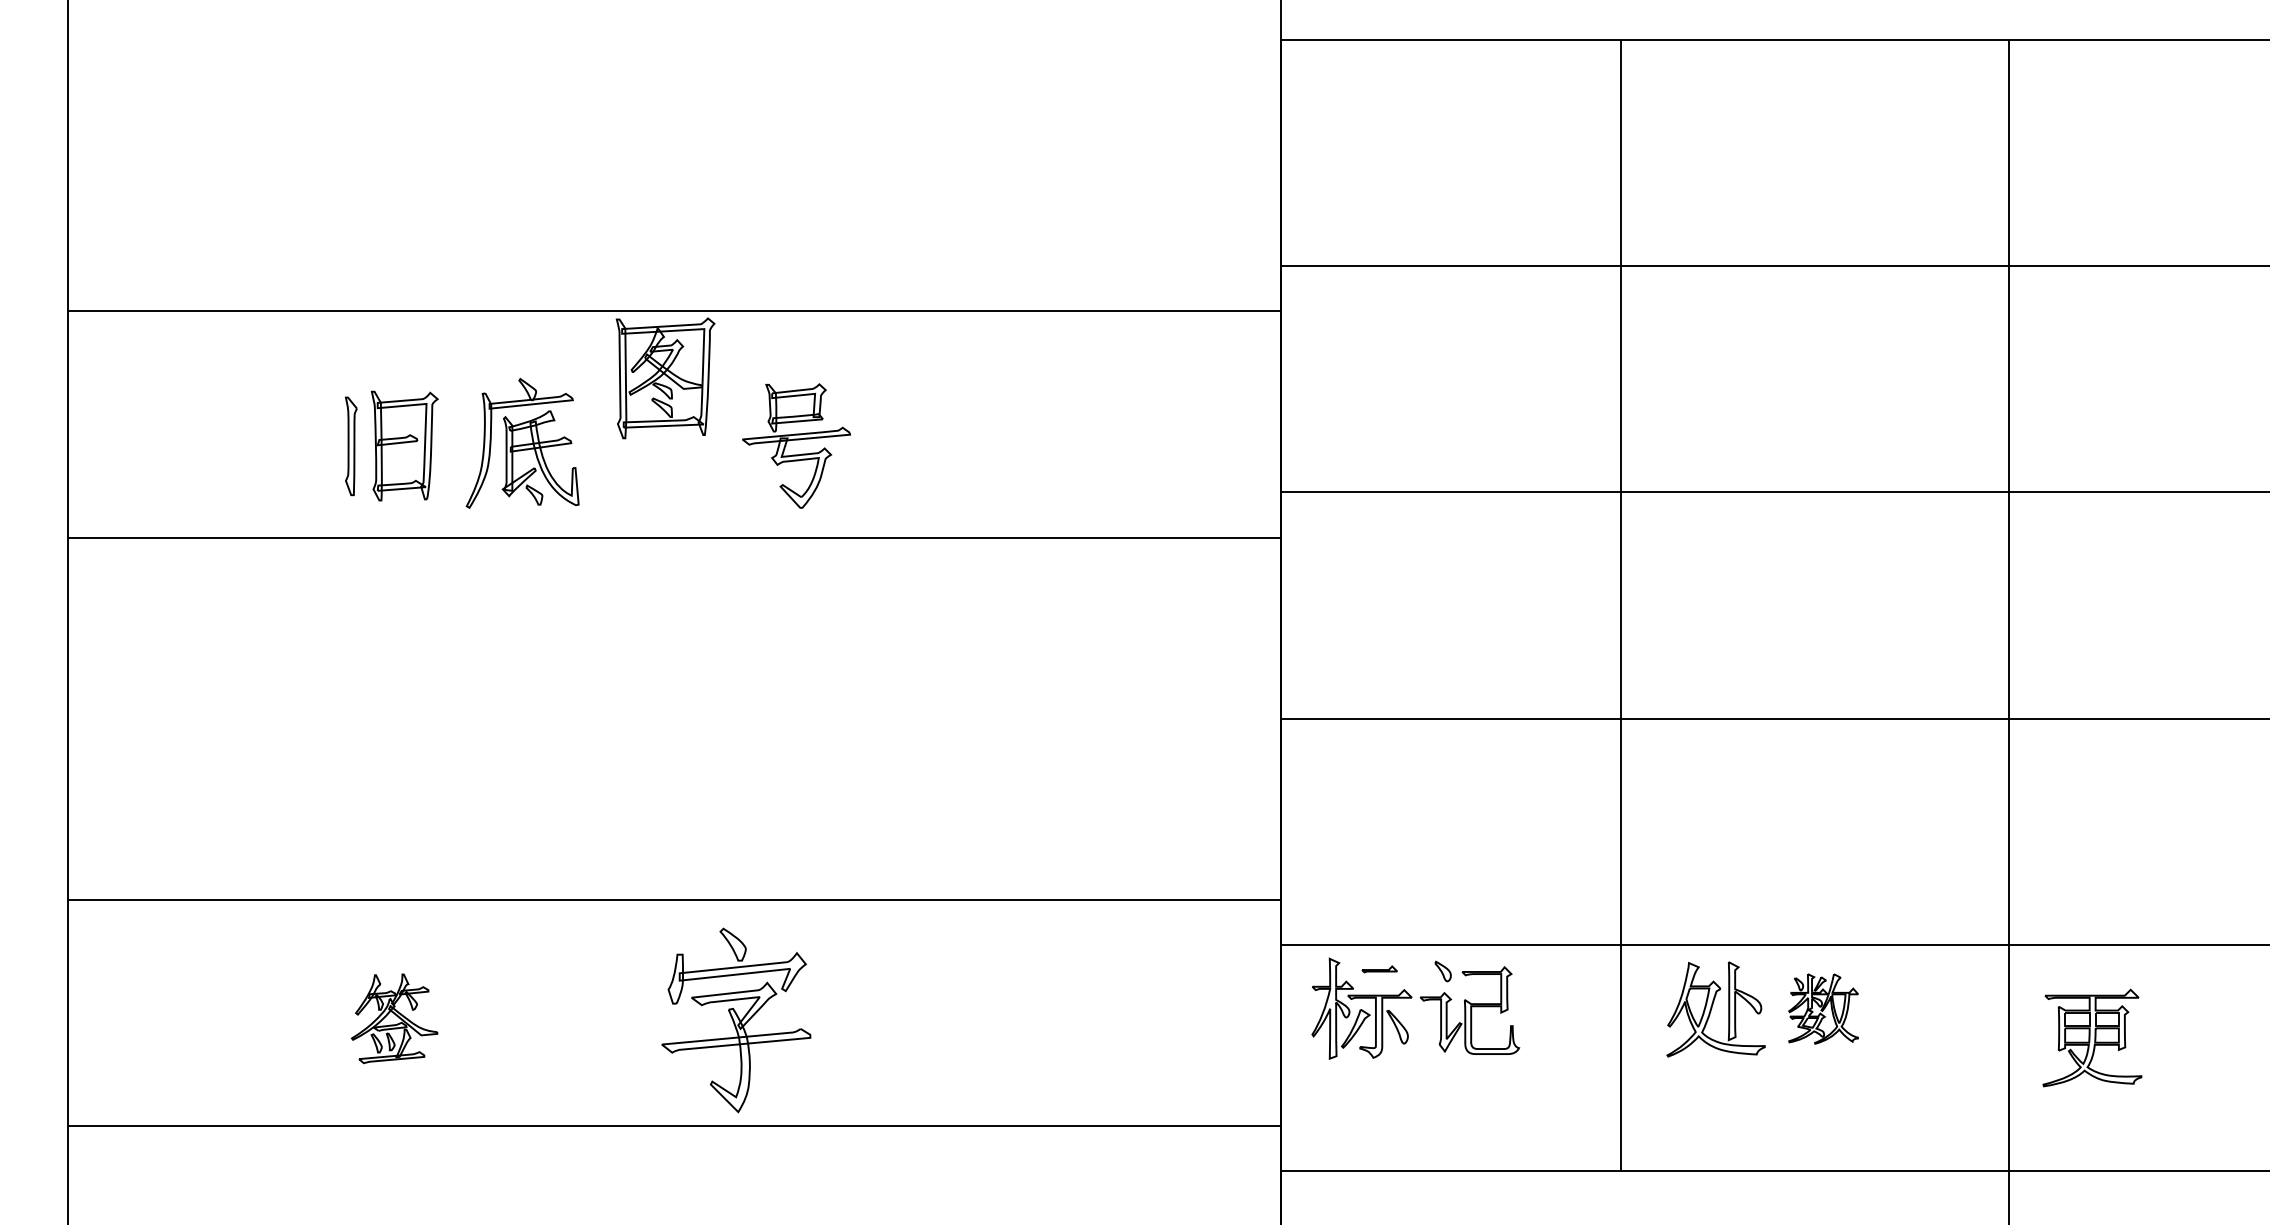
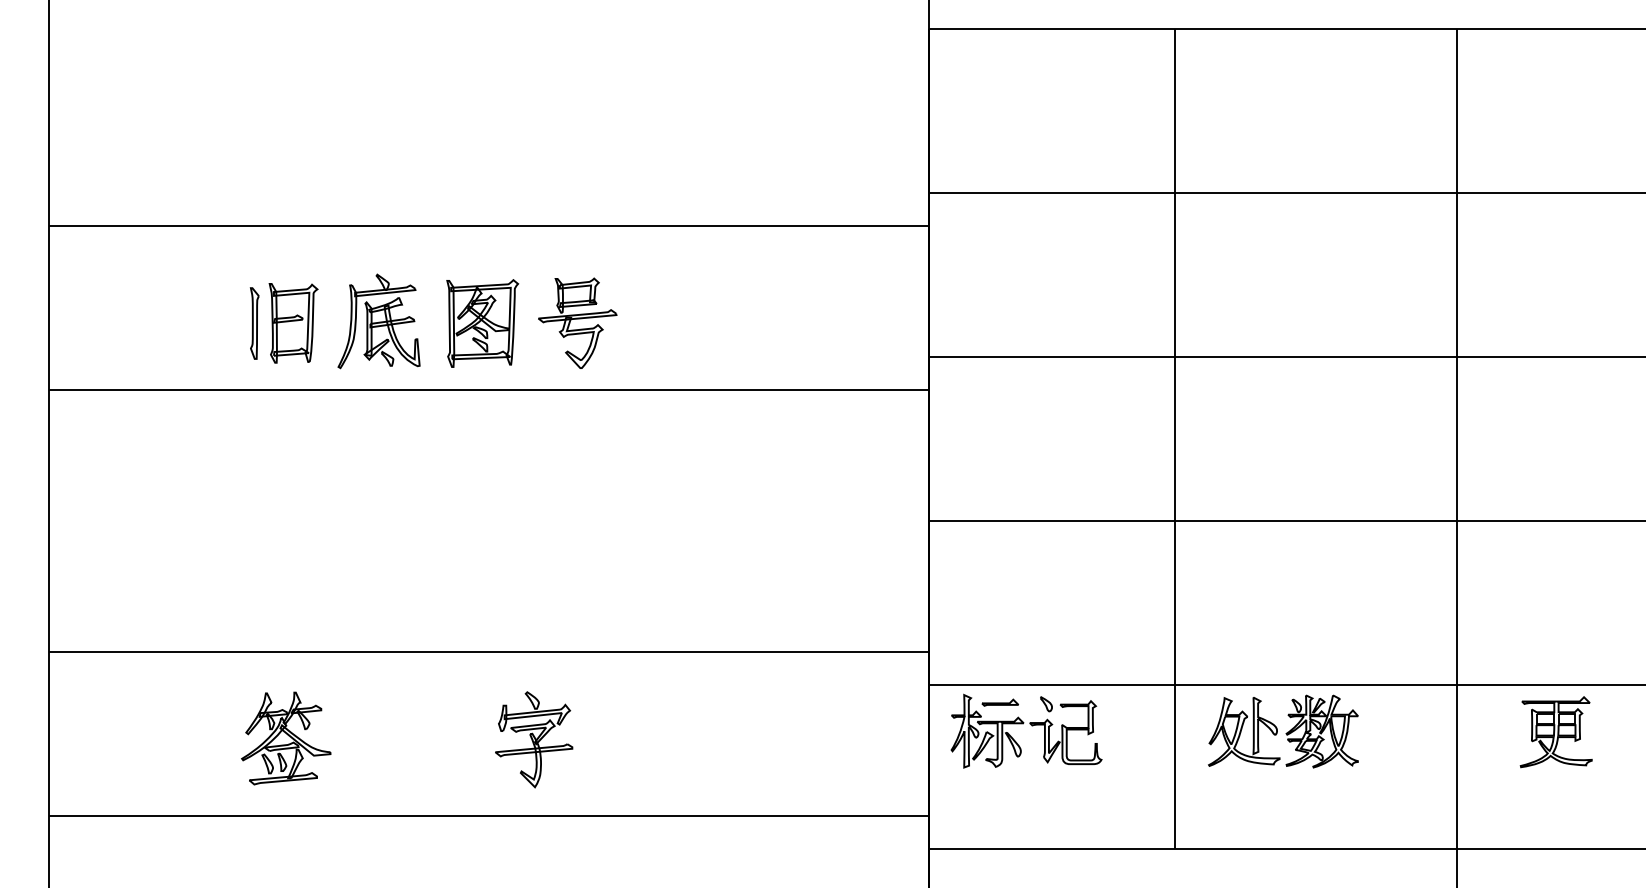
part: (665, 378) -> (482, 323), moved
part: (1379, 969) -> (1000, 702), size x1.43
part: (1823, 1008) -> (1322, 731), size x1.43
part: (394, 1018) -> (286, 738), size x1.43
part: (736, 1020) -> (534, 739), size x0.71
part: (2092, 1037) -> (1556, 731), moved

